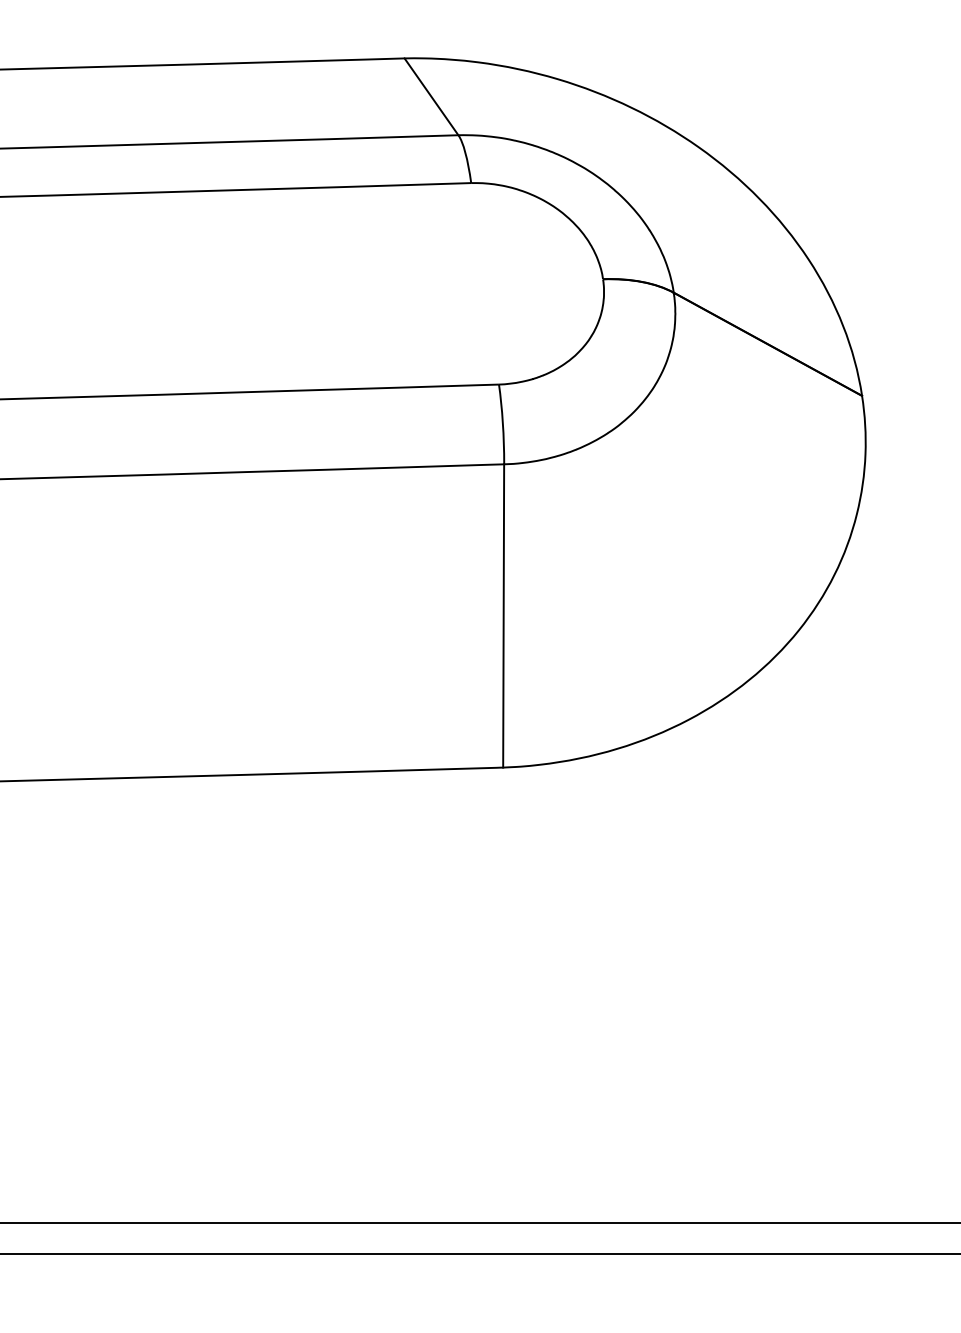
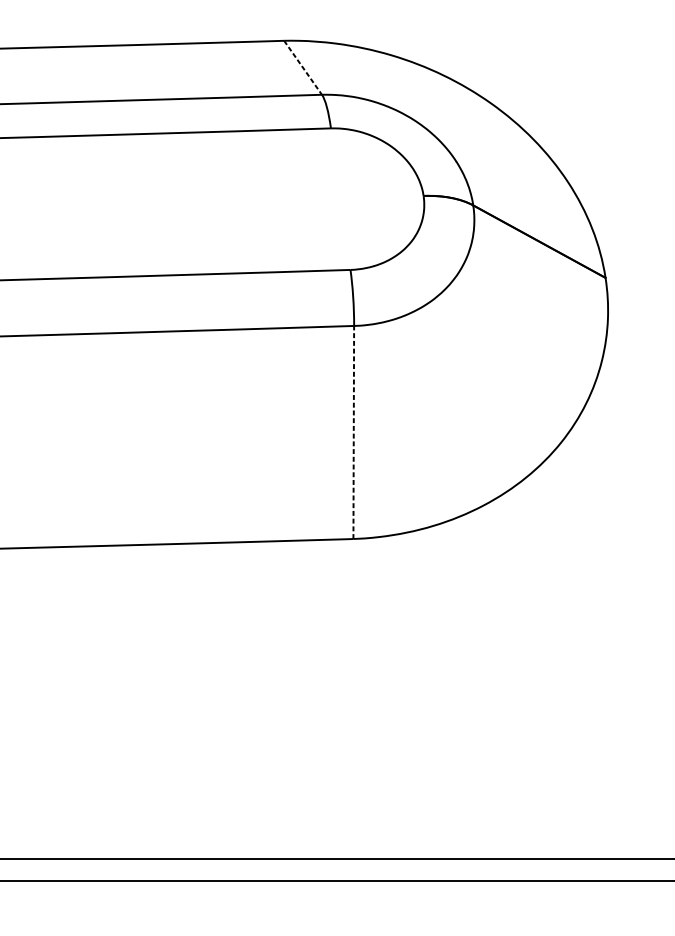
line: (431, 96) -> (303, 67), solid -> dashed
line: (503, 615) -> (353, 432), solid -> dashed

